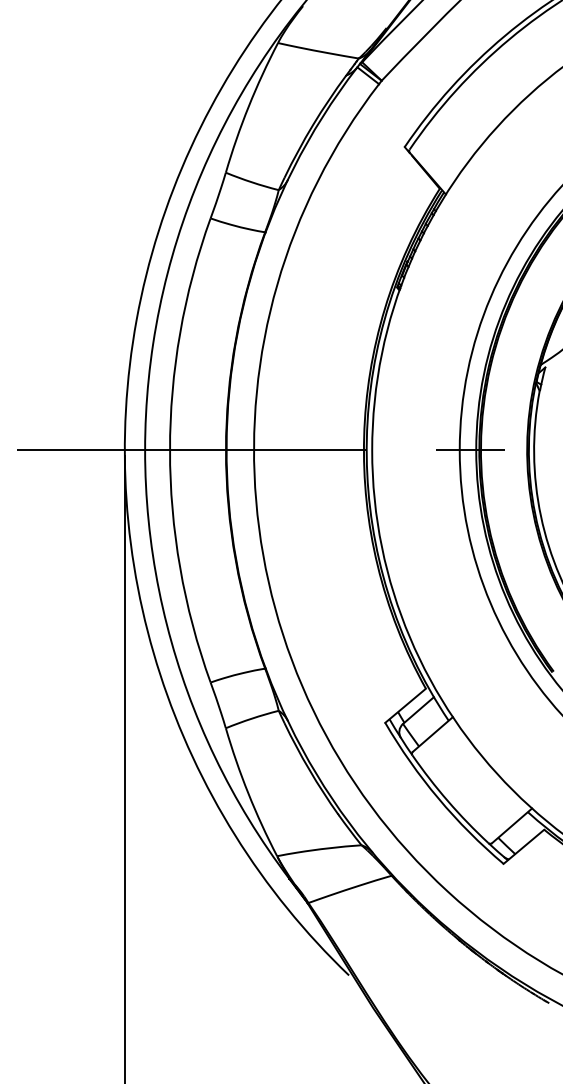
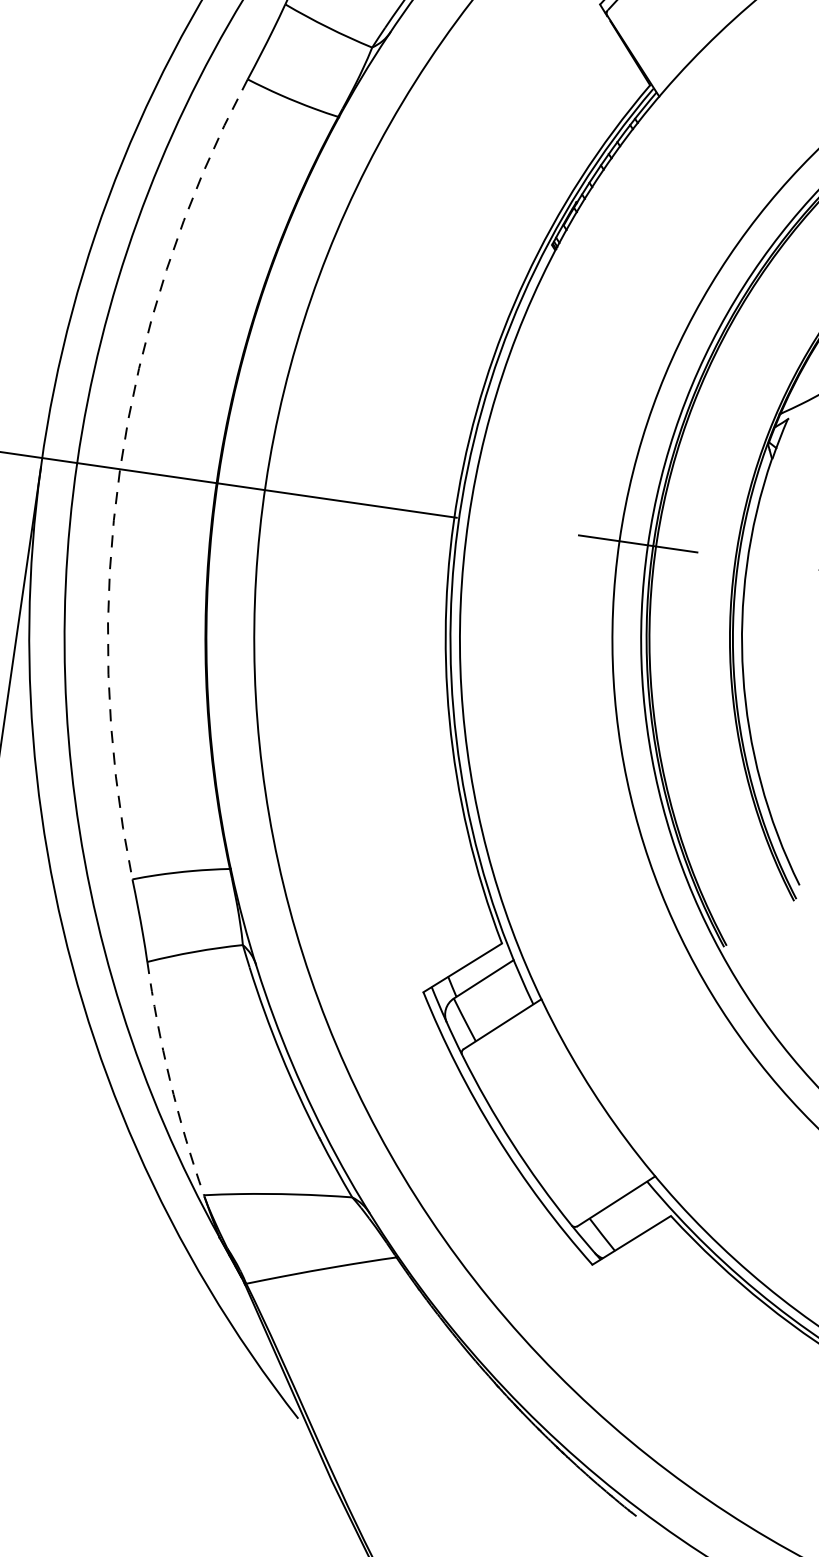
arc: (170, 450) -> (120, 469), solid -> dashed
arc: (248, 793) -> (170, 1080), solid -> dashed

